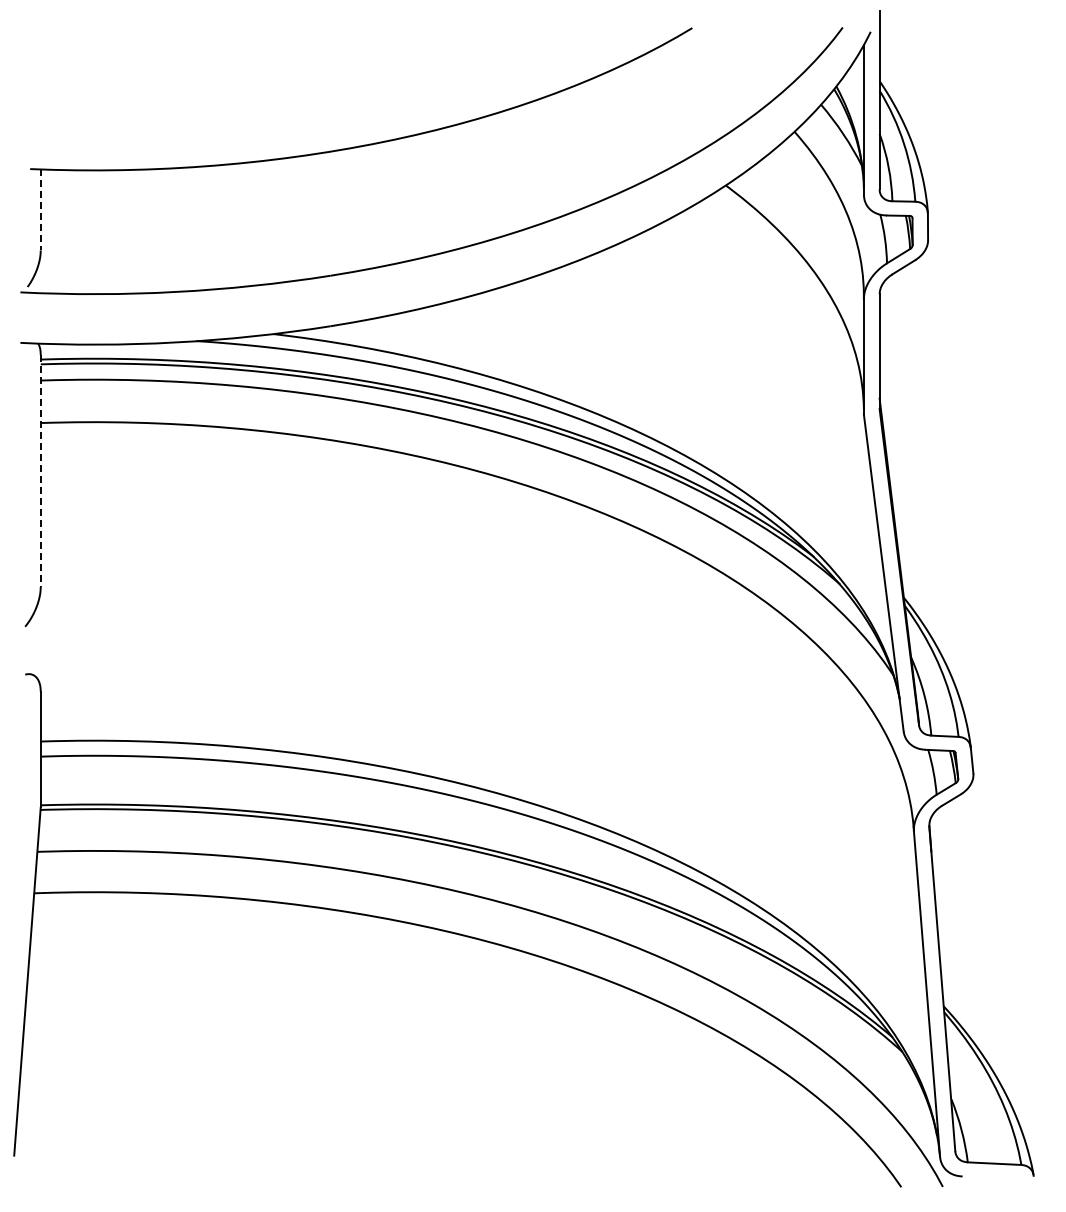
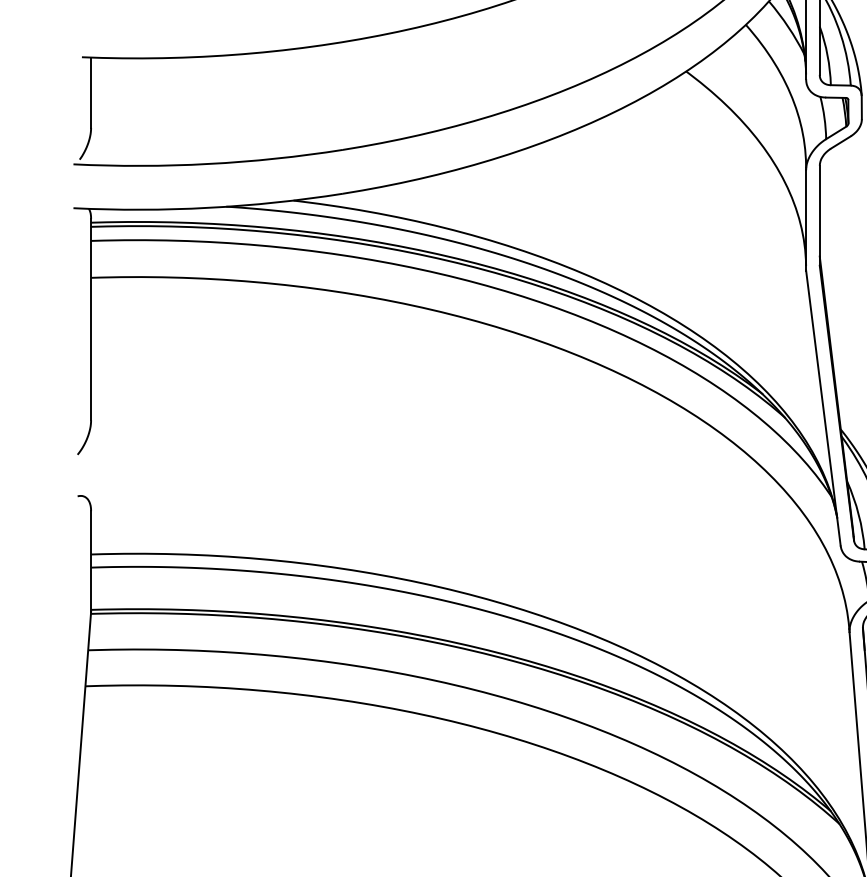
line: (40, 210) -> (90, 93), dashed -> solid
line: (40, 471) -> (90, 319), dashed -> solid

